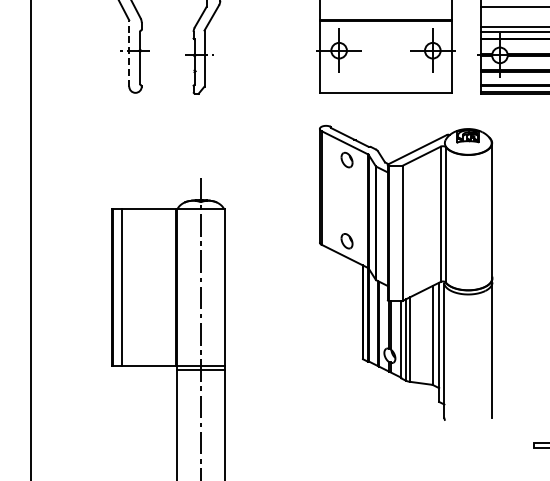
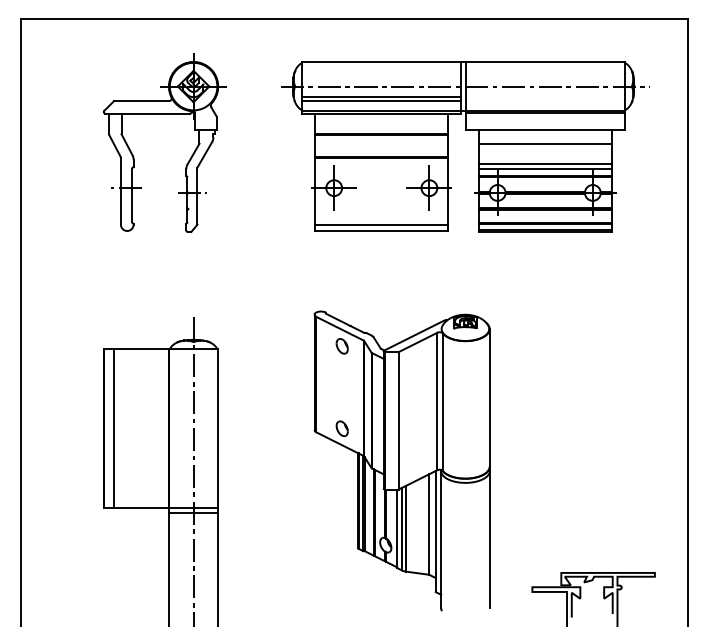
line: (128, 53) -> (120, 190), dashed -> solid
line: (385, 86) -> (381, 224), added
part: (405, 272) -> (401, 460), moved

